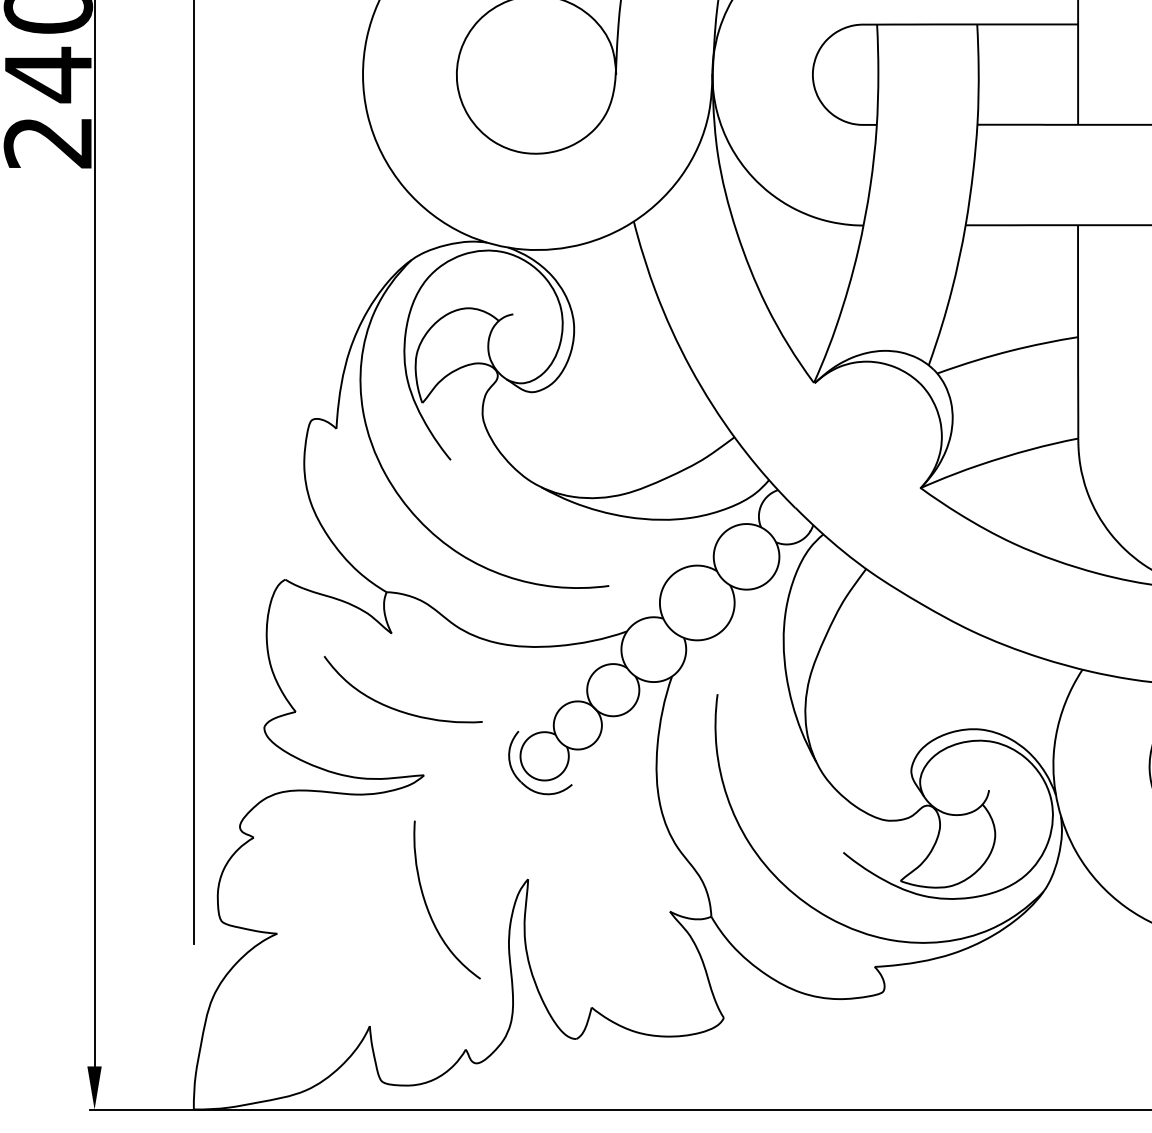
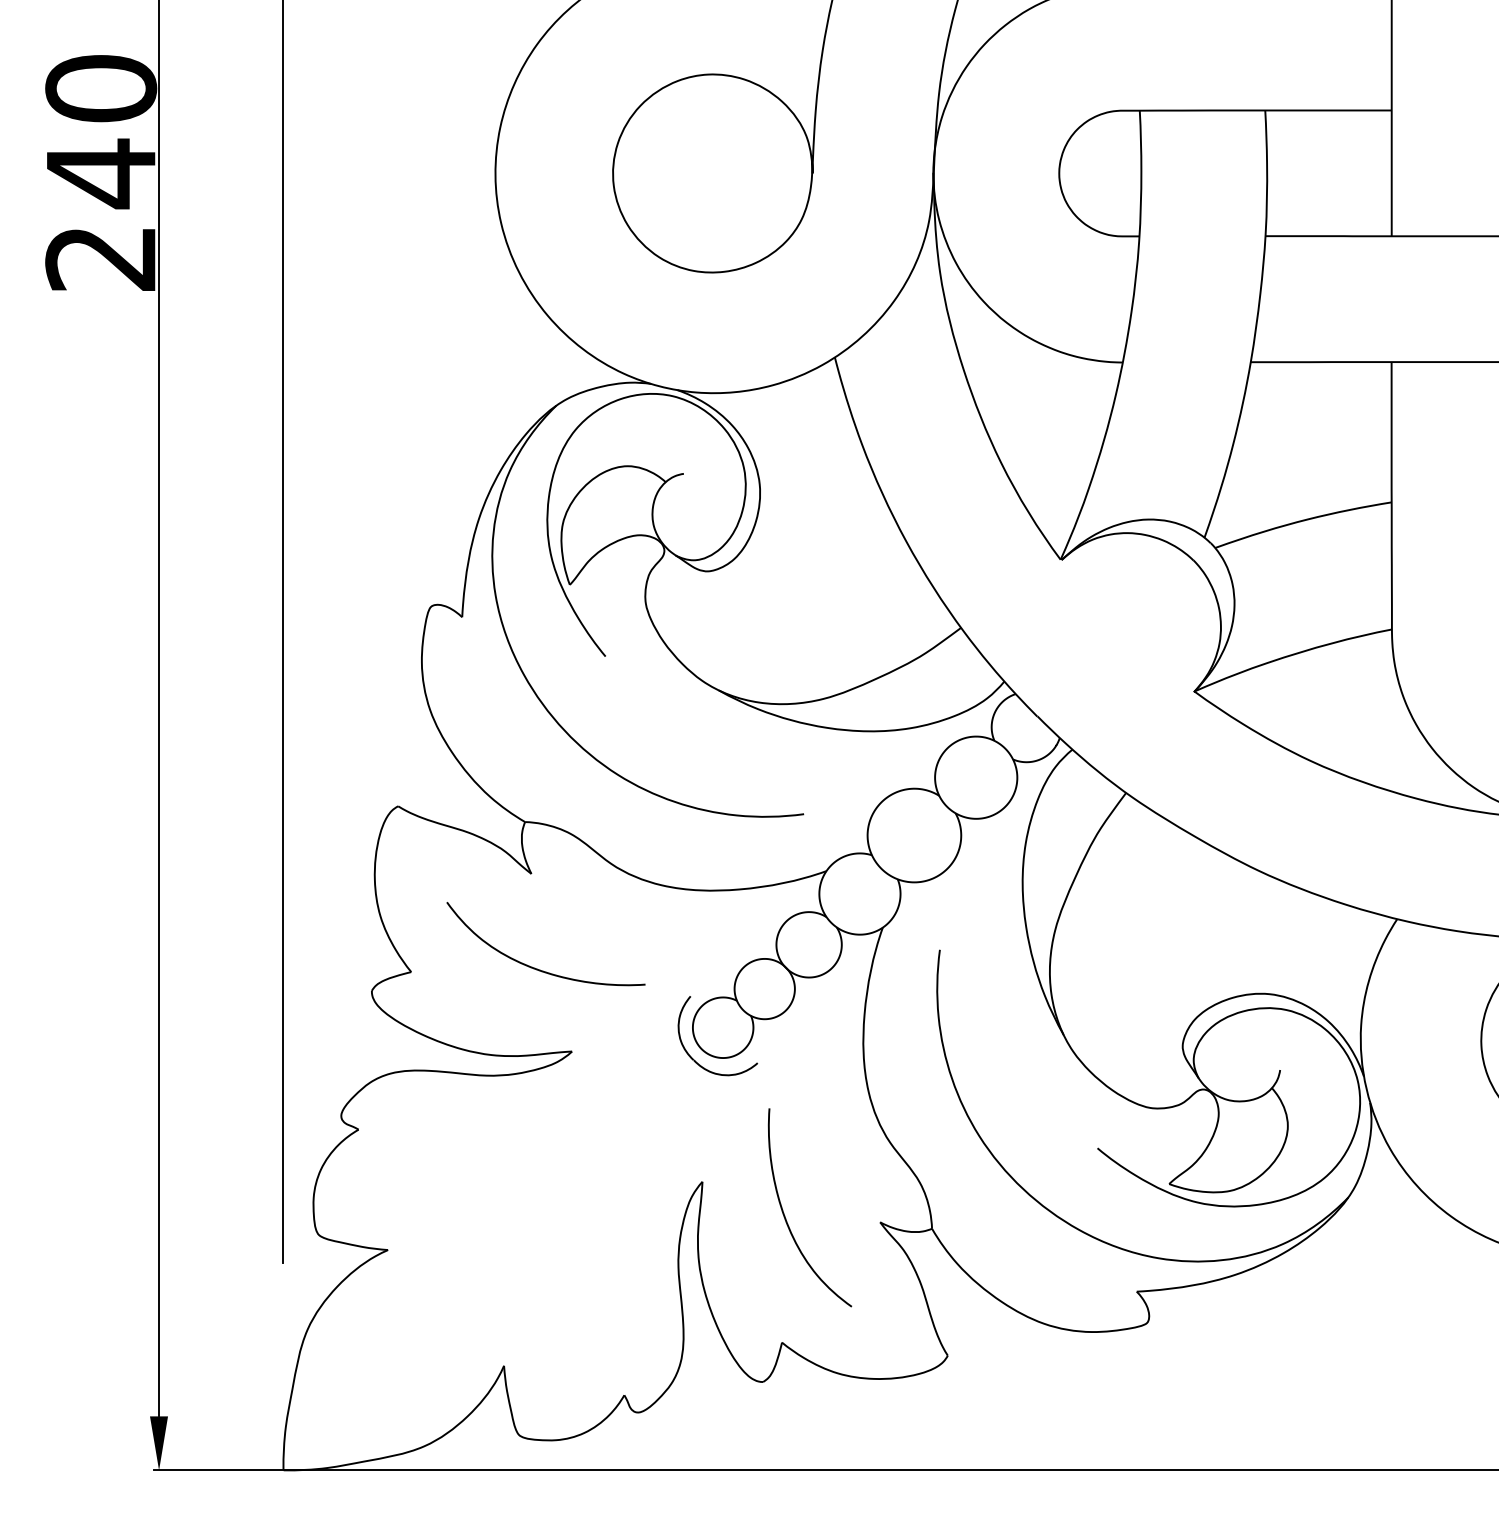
curve: (427, 906) -> (785, 1215), moved

